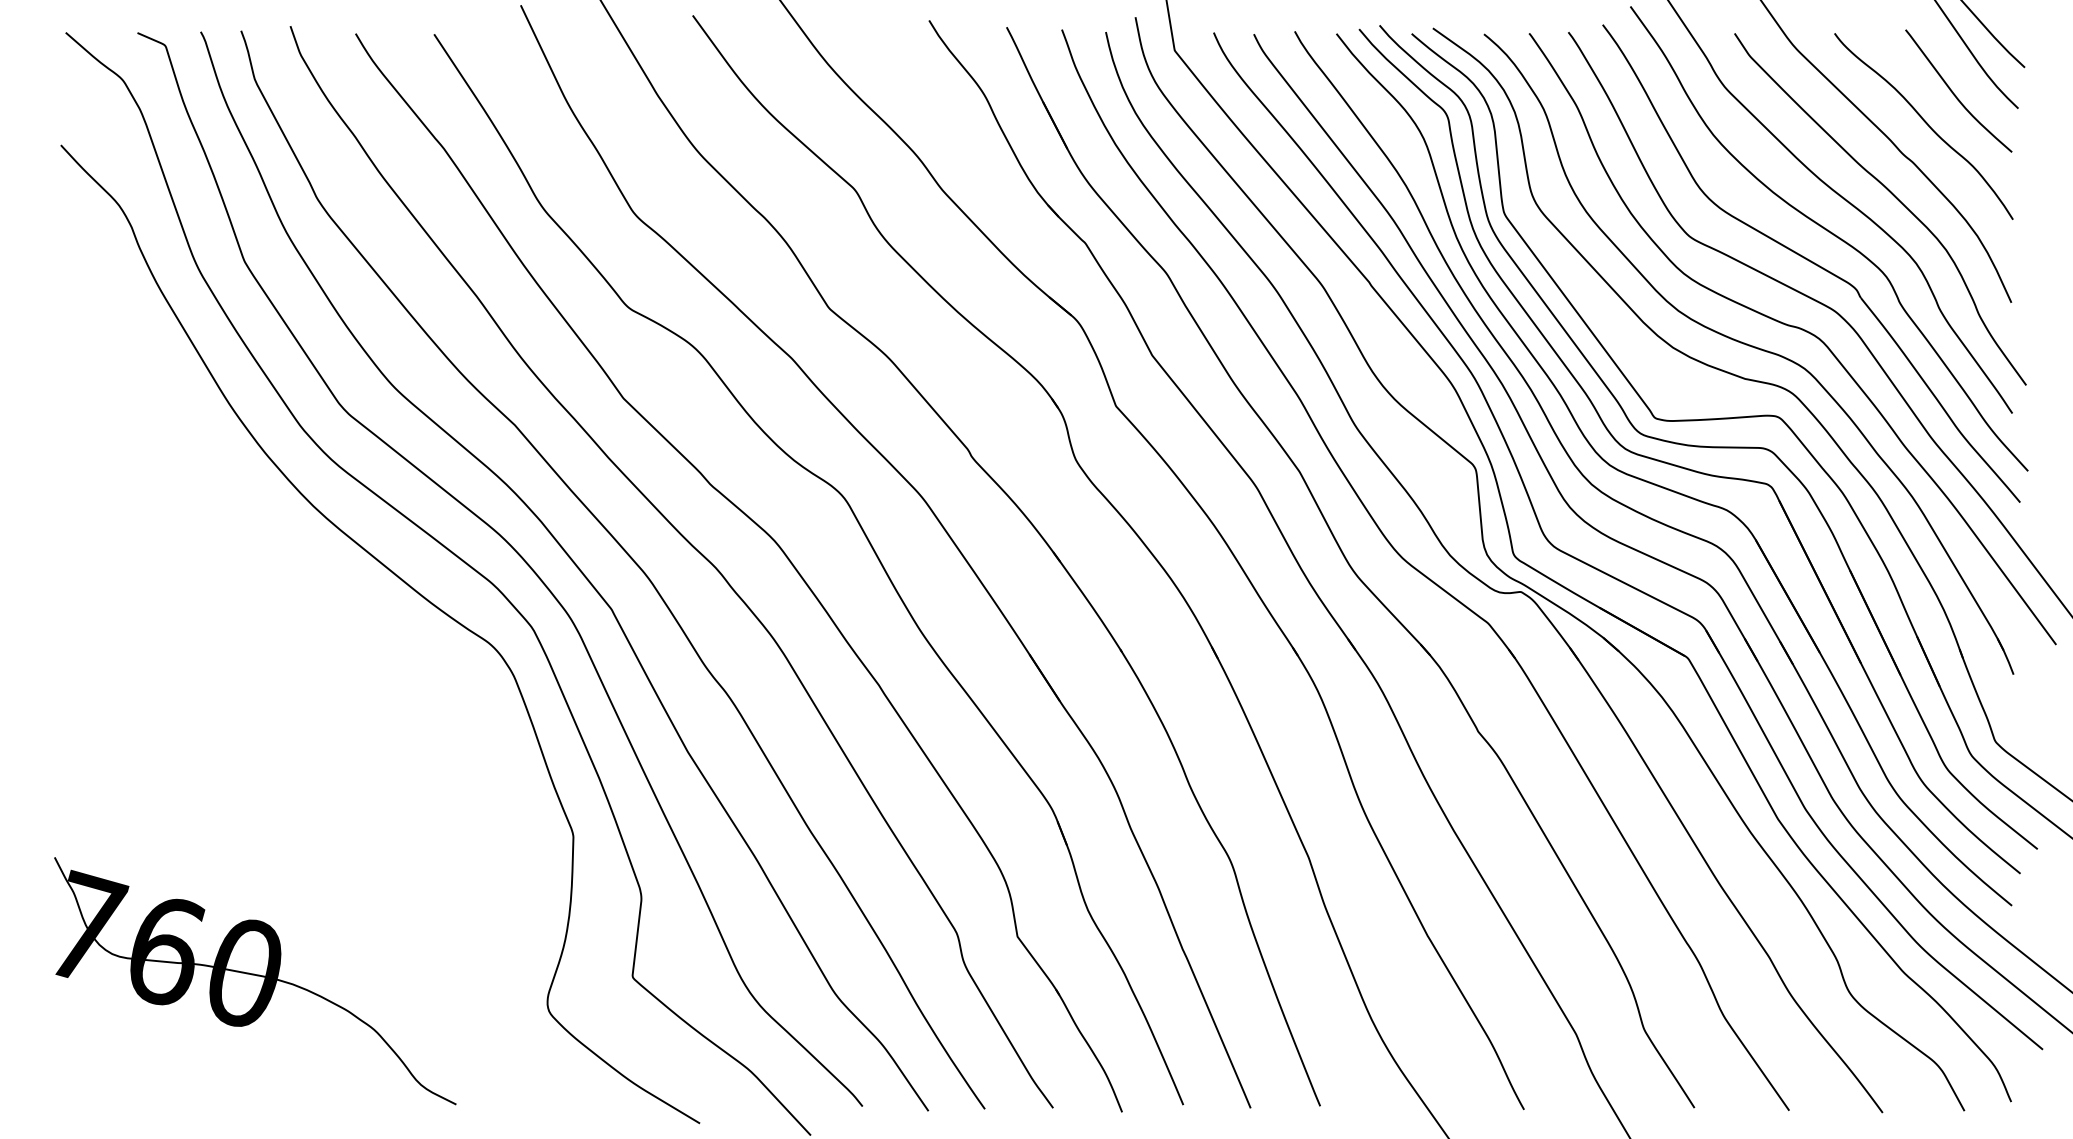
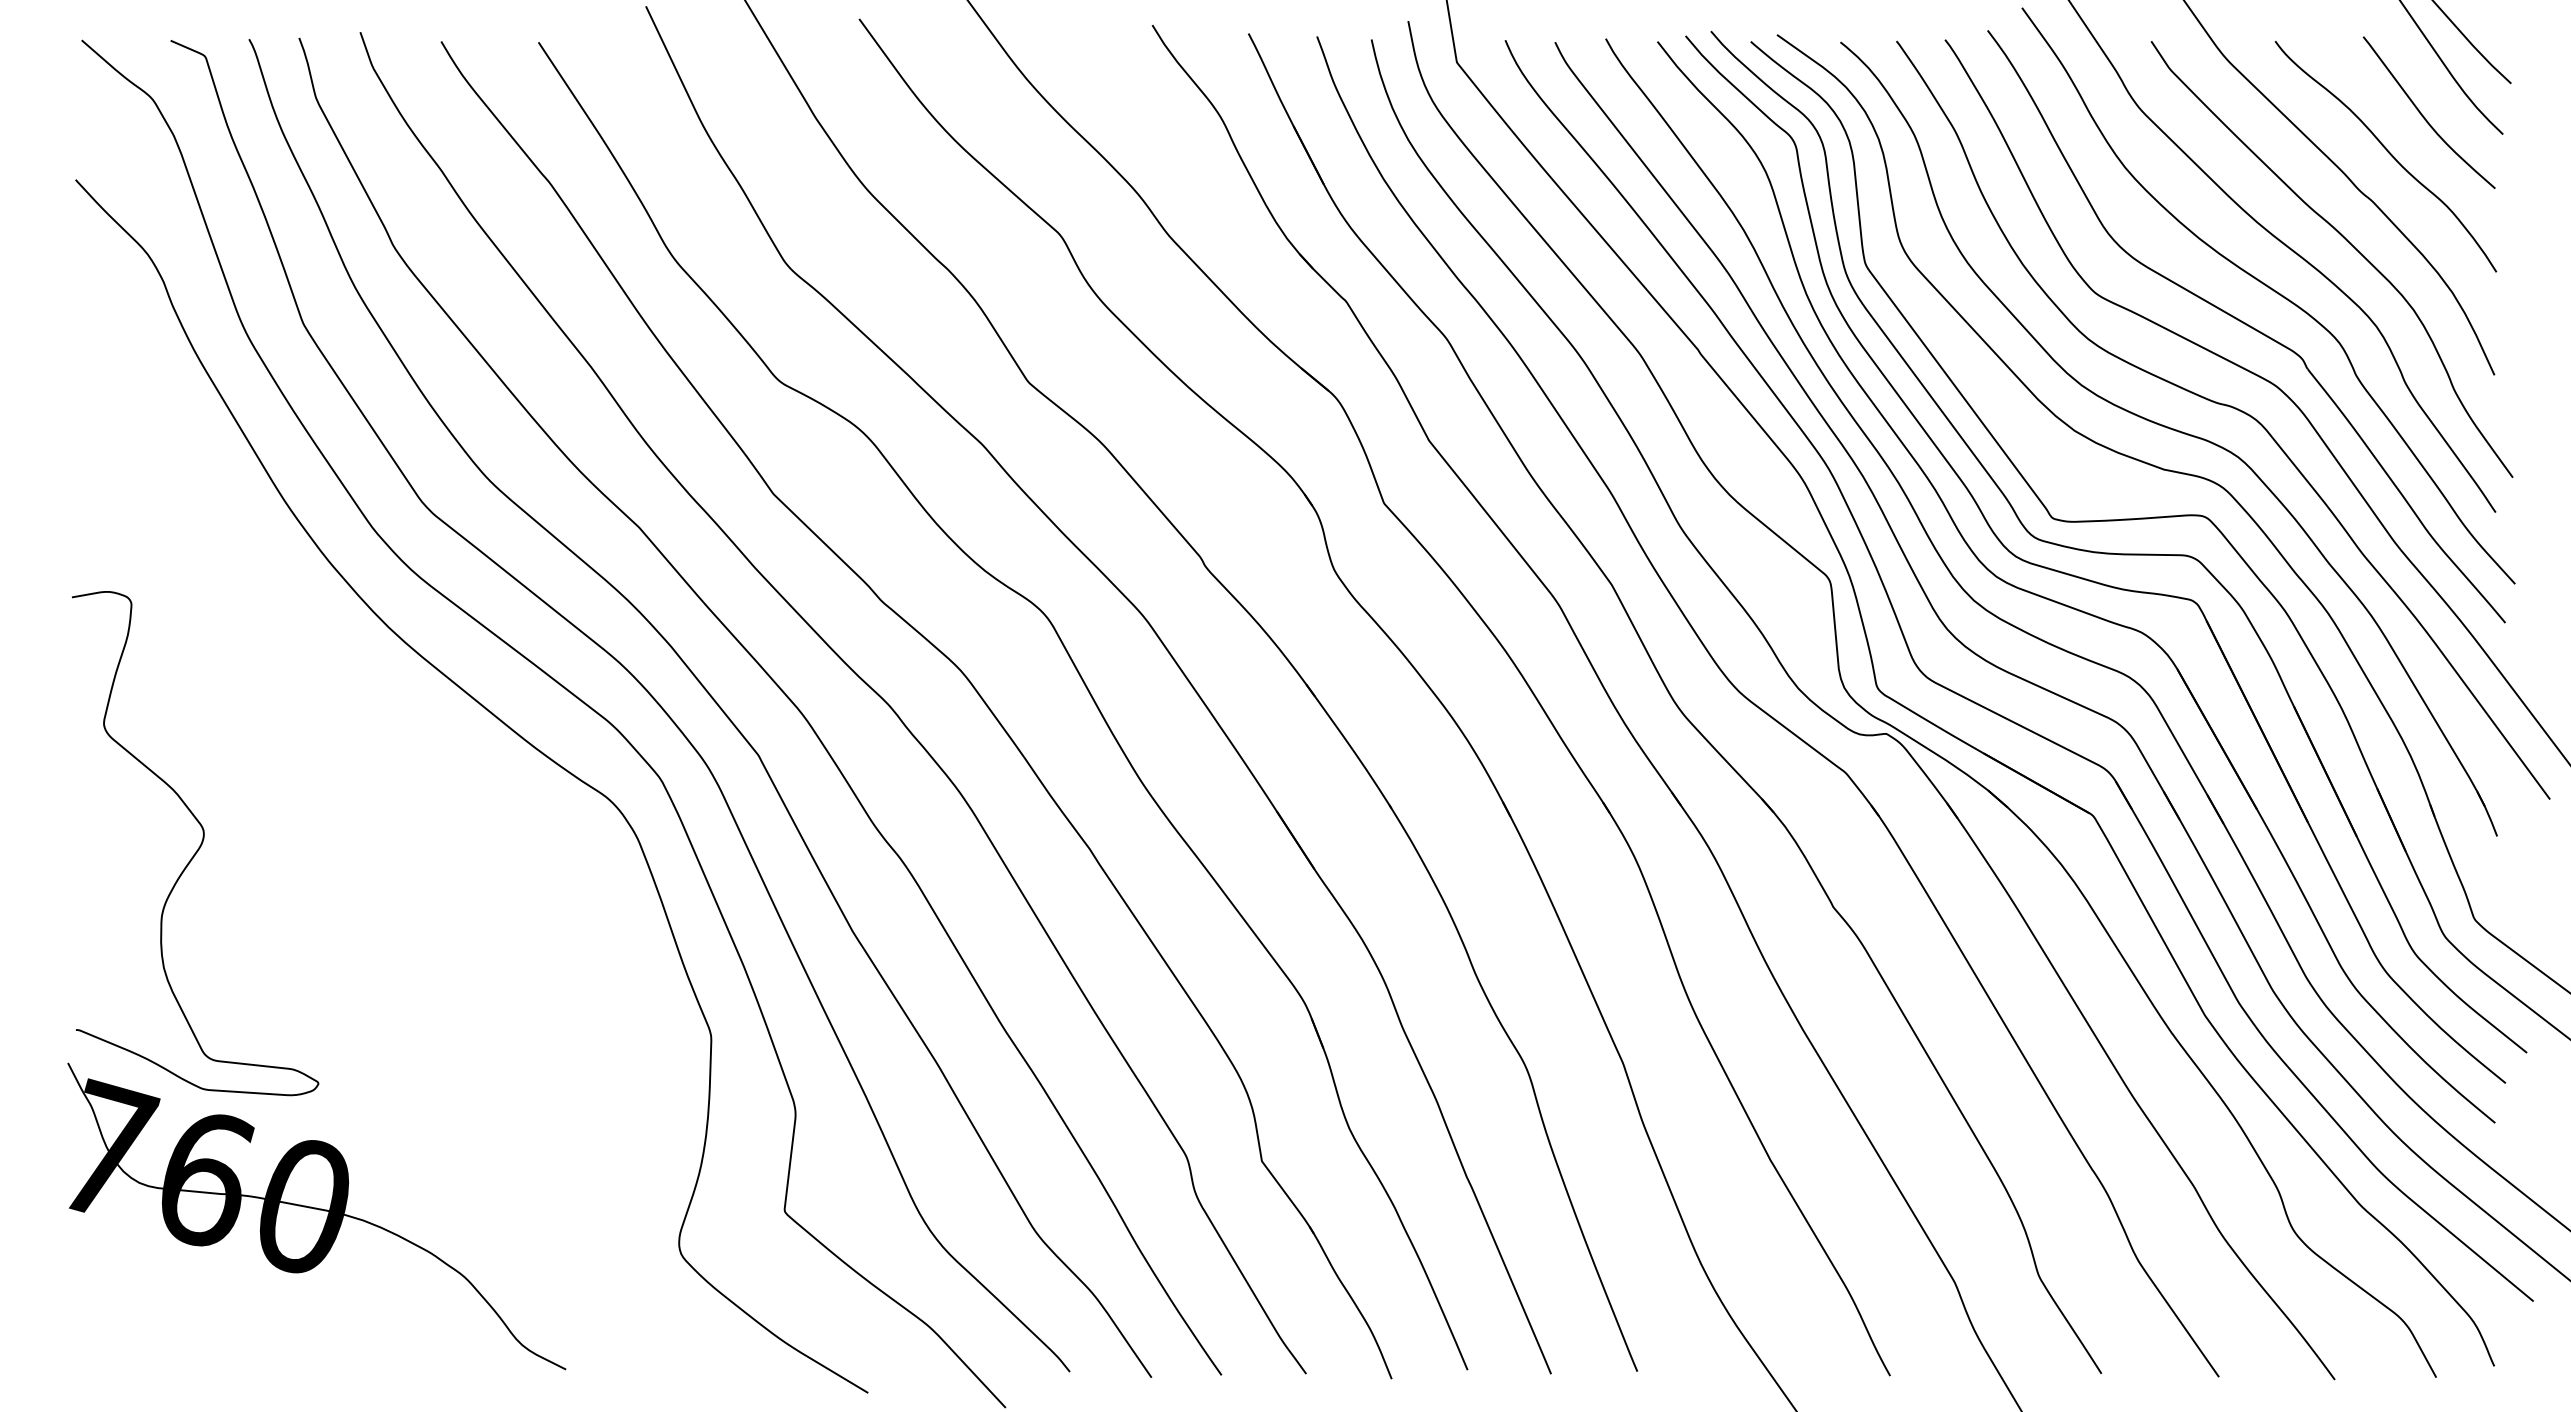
curve: (160, 681) -> (199, 845), added

